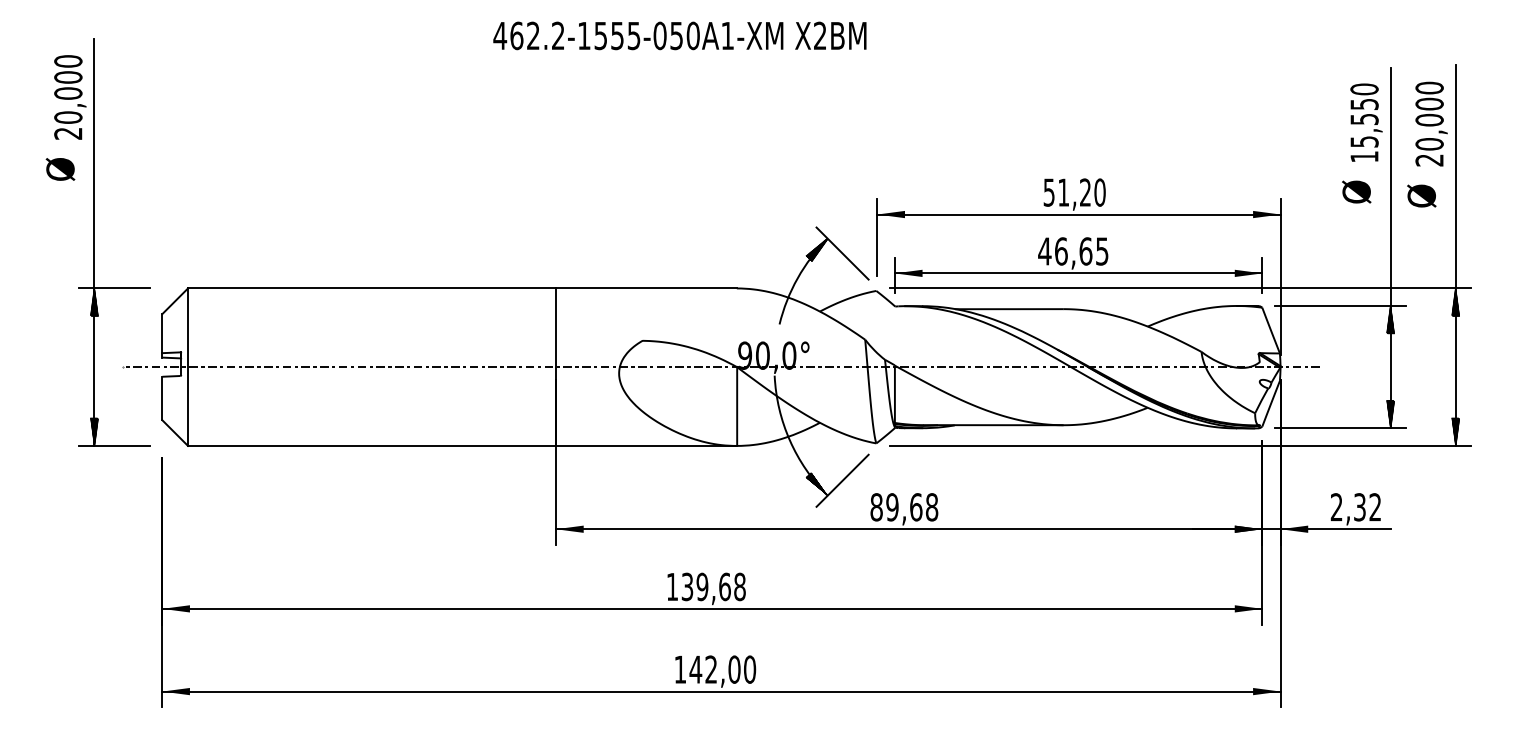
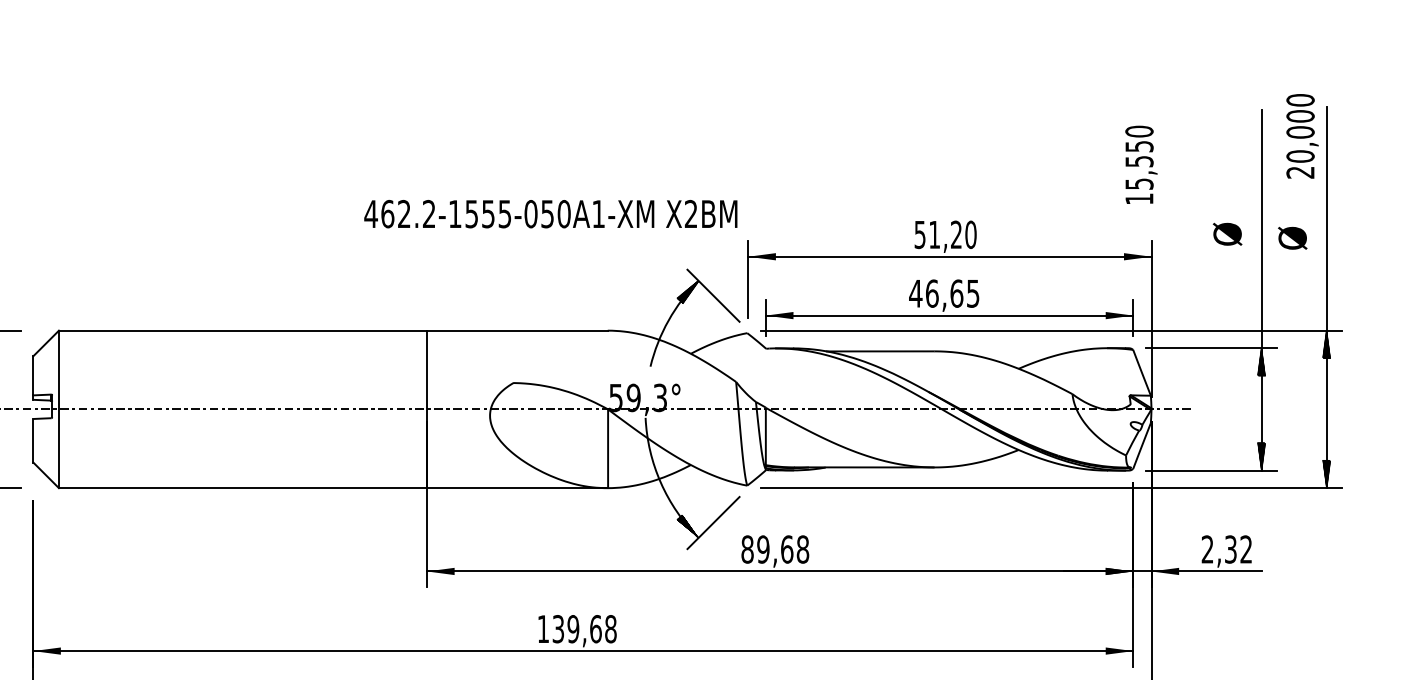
text: (679, 35) -> (550, 213), moved
text: (1366, 122) -> (1141, 164), moved
text: (1431, 123) -> (1302, 135), moved
text: (767, 355) -> (638, 397), 90,0° -> 59,3°

